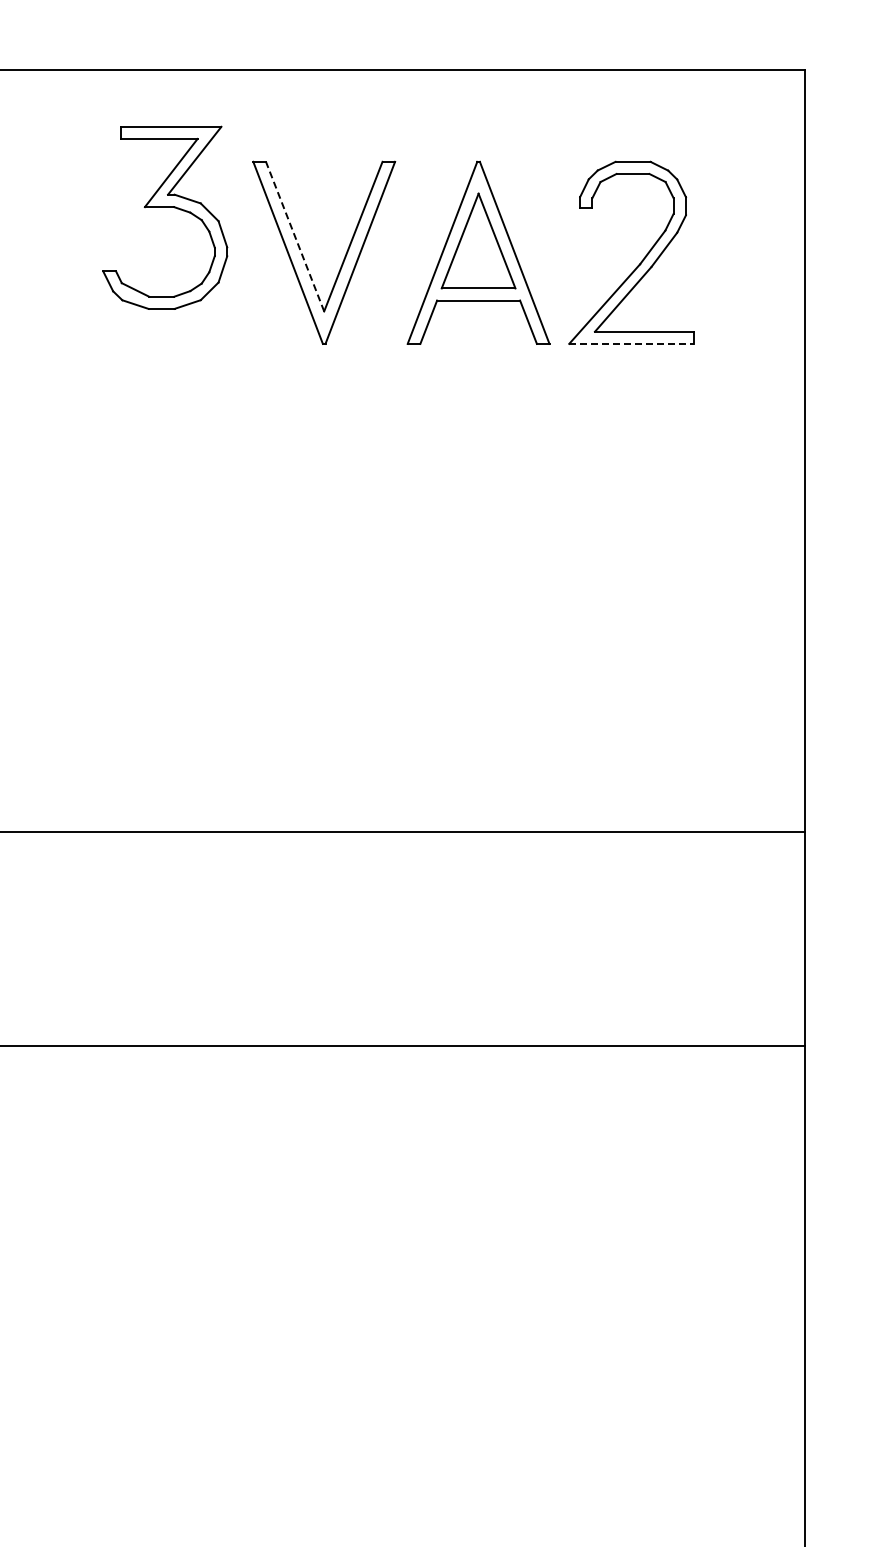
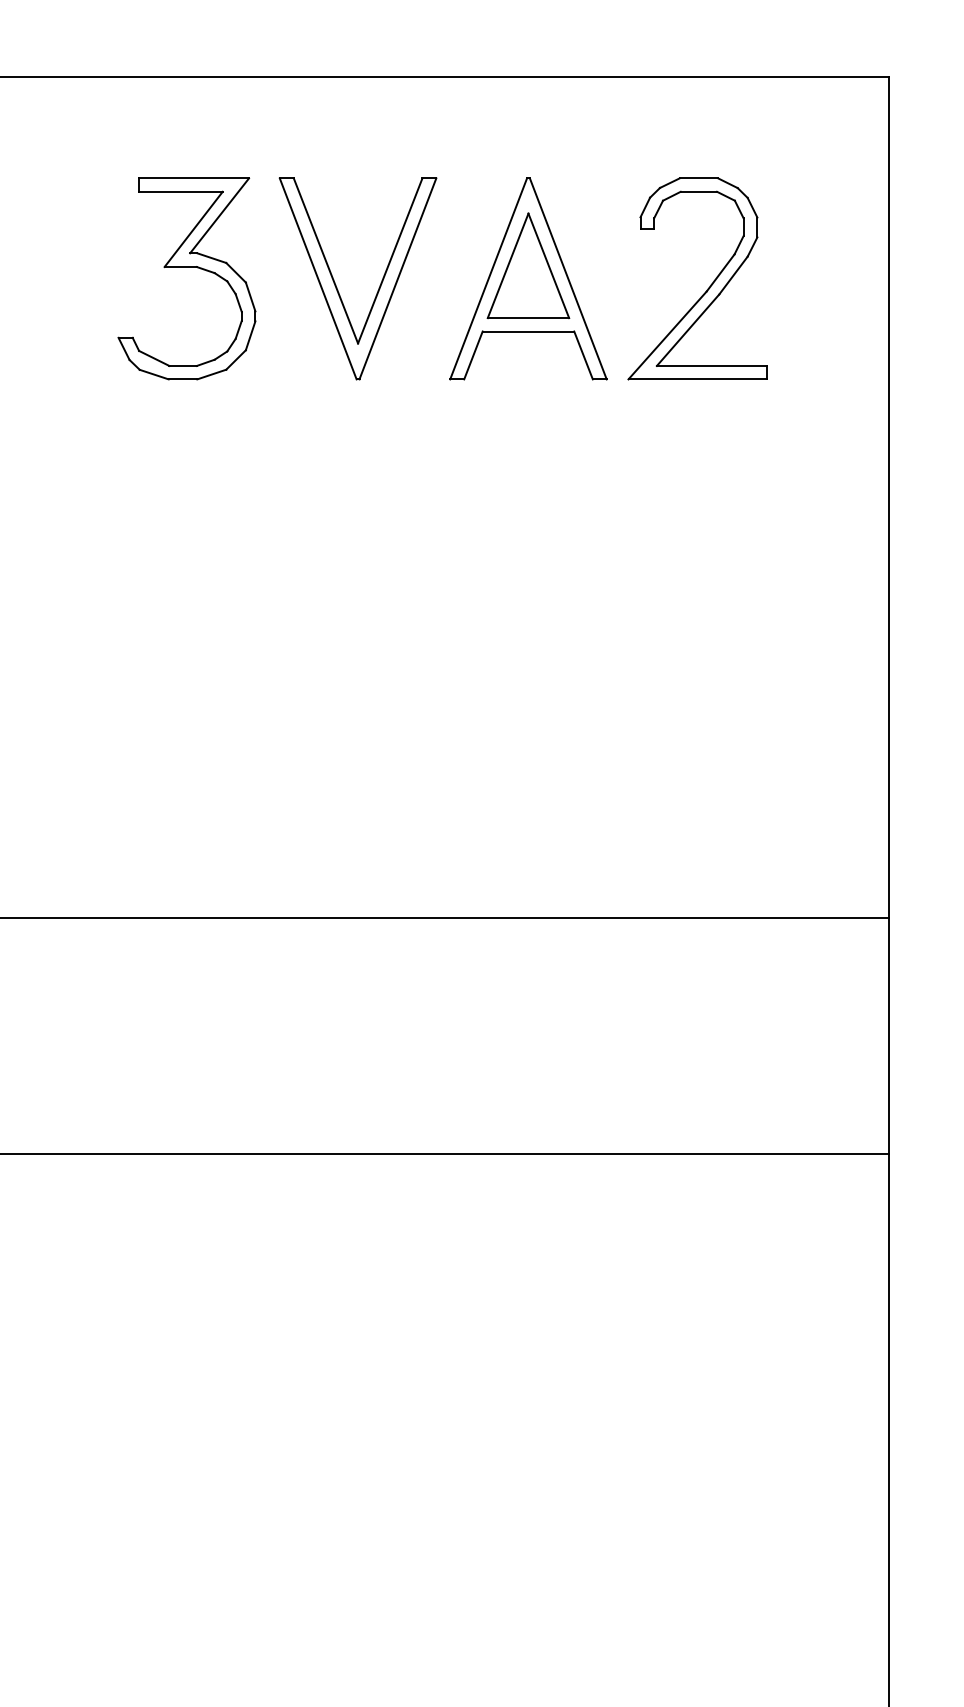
part: (165, 207) -> (187, 267), moved
line: (294, 236) -> (325, 260), dashed -> solid
line: (631, 343) -> (697, 378), dashed -> solid

